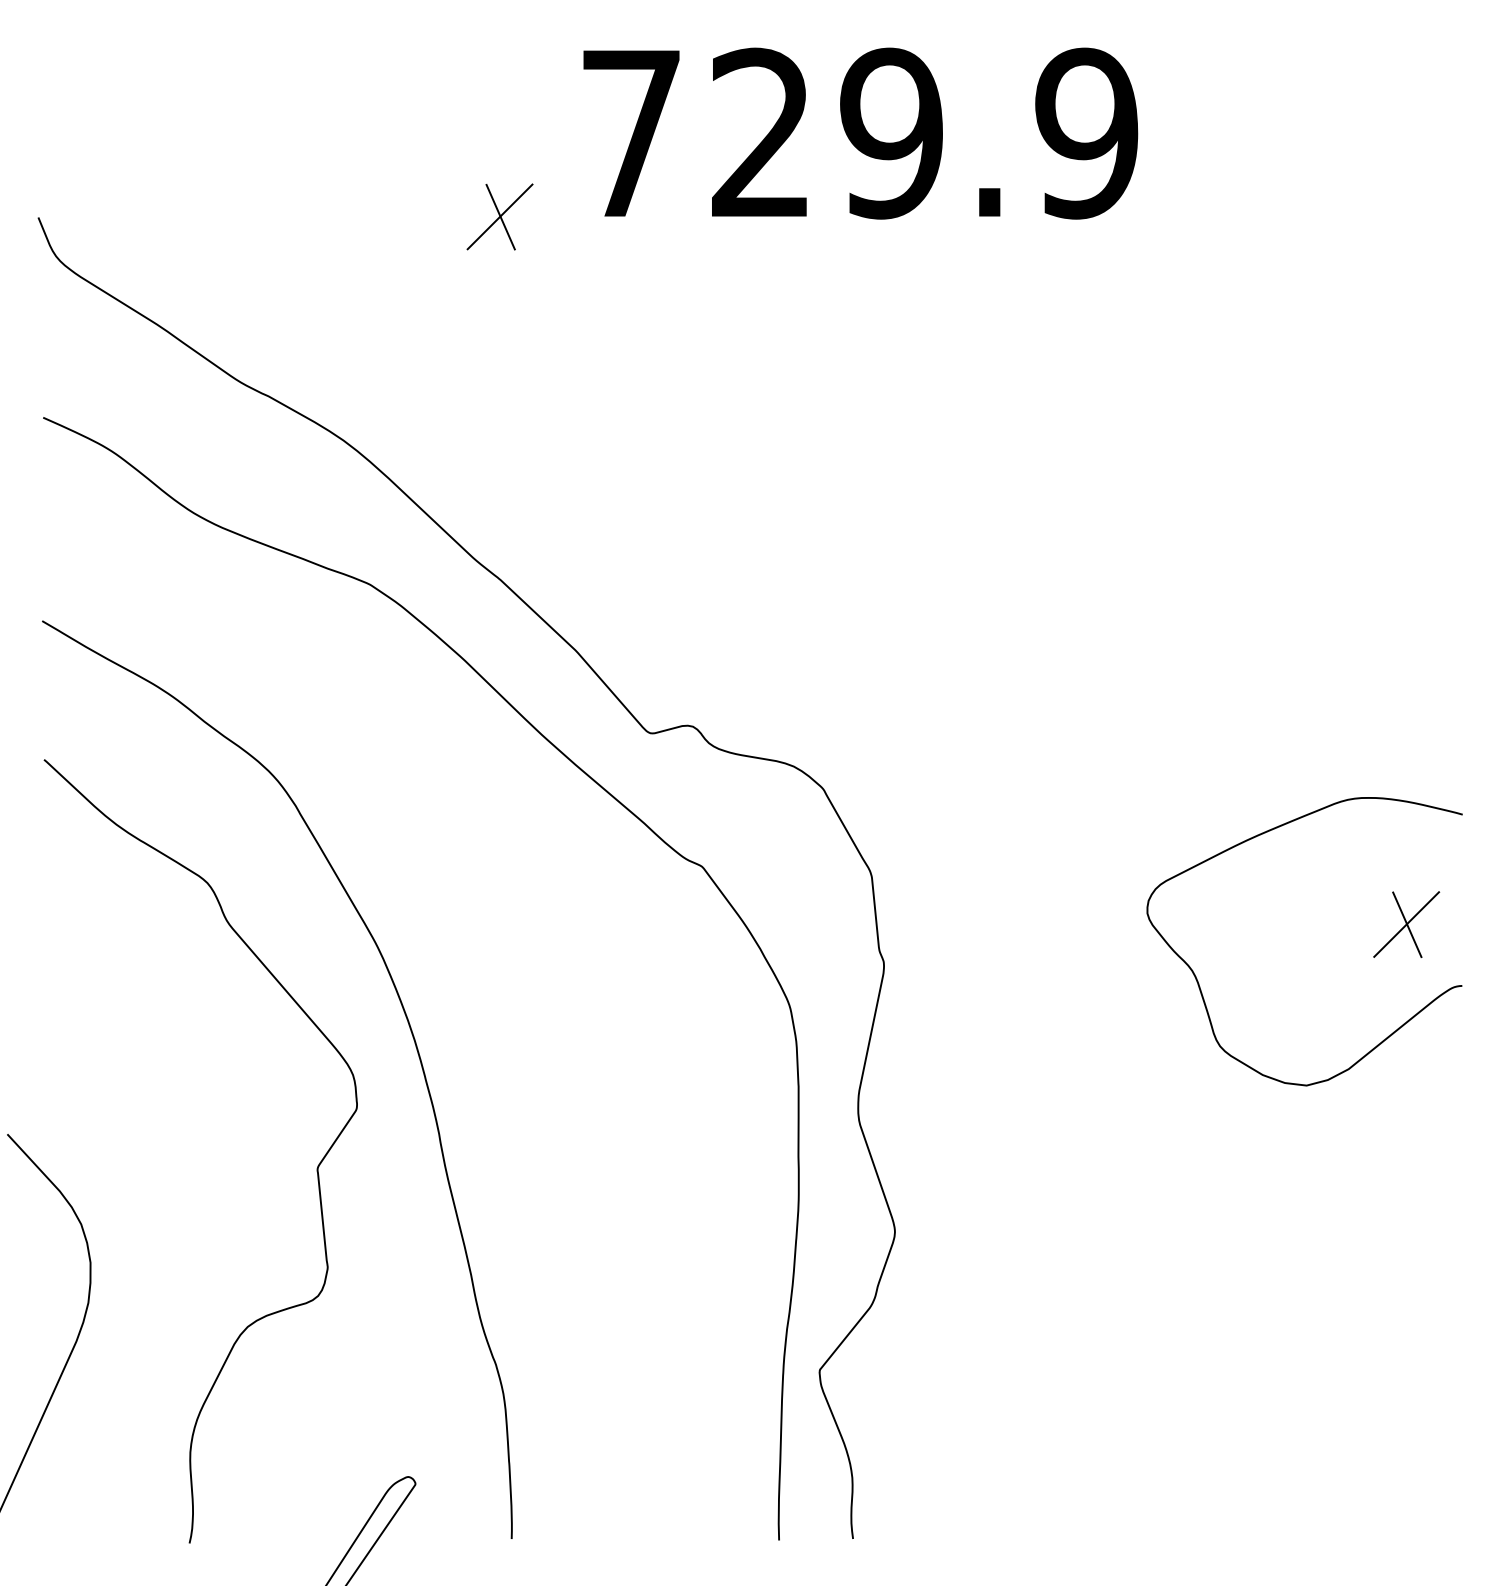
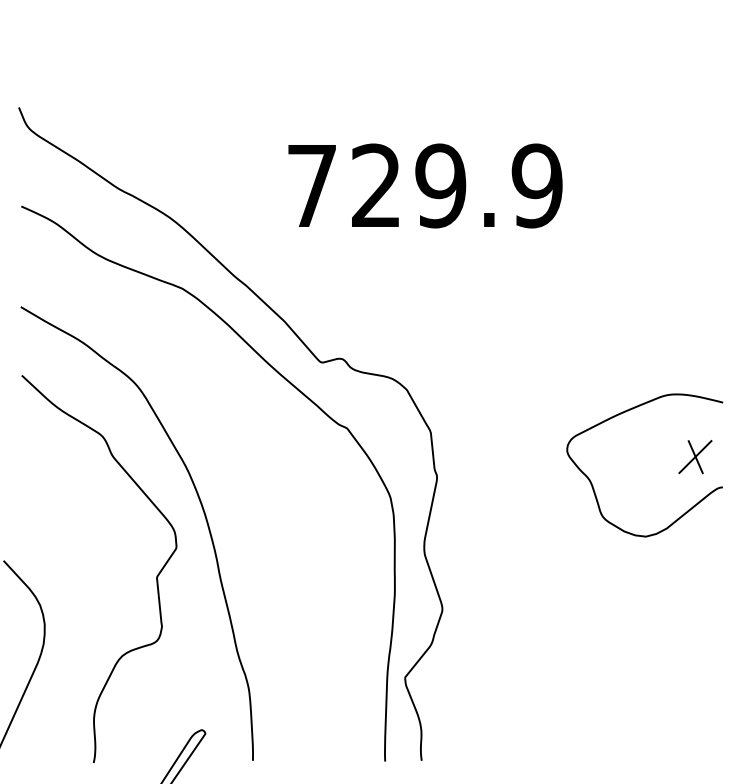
text: (860, 132) -> (425, 185), moved
part: (500, 217) -> (247, 107), removed

